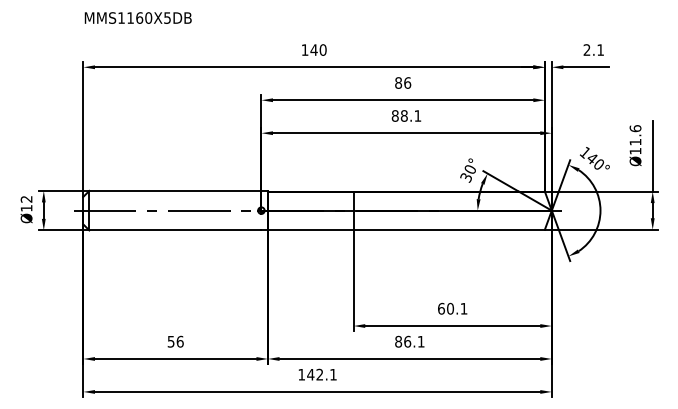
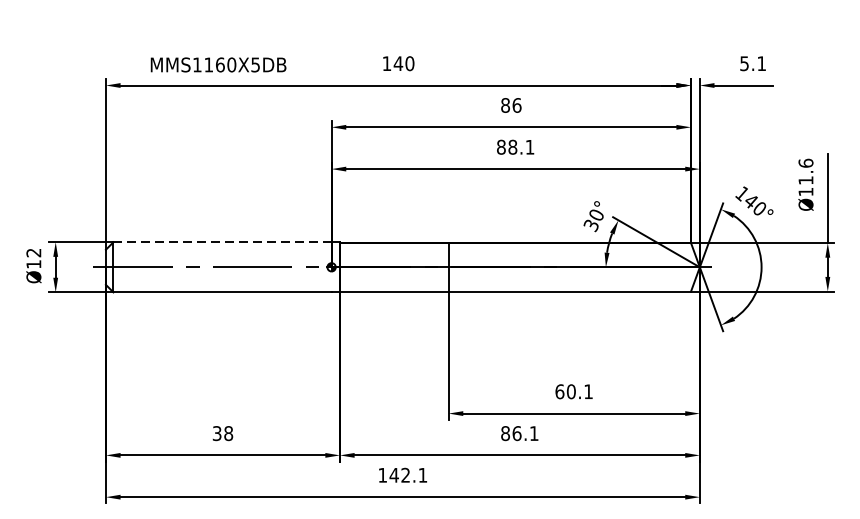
text: (137, 17) -> (217, 64), moved
text: (586, 49) -> (743, 62), 2.1 -> 5.1
line: (174, 190) -> (221, 241), solid -> dashed
text: (175, 341) -> (222, 433), 56 -> 38

